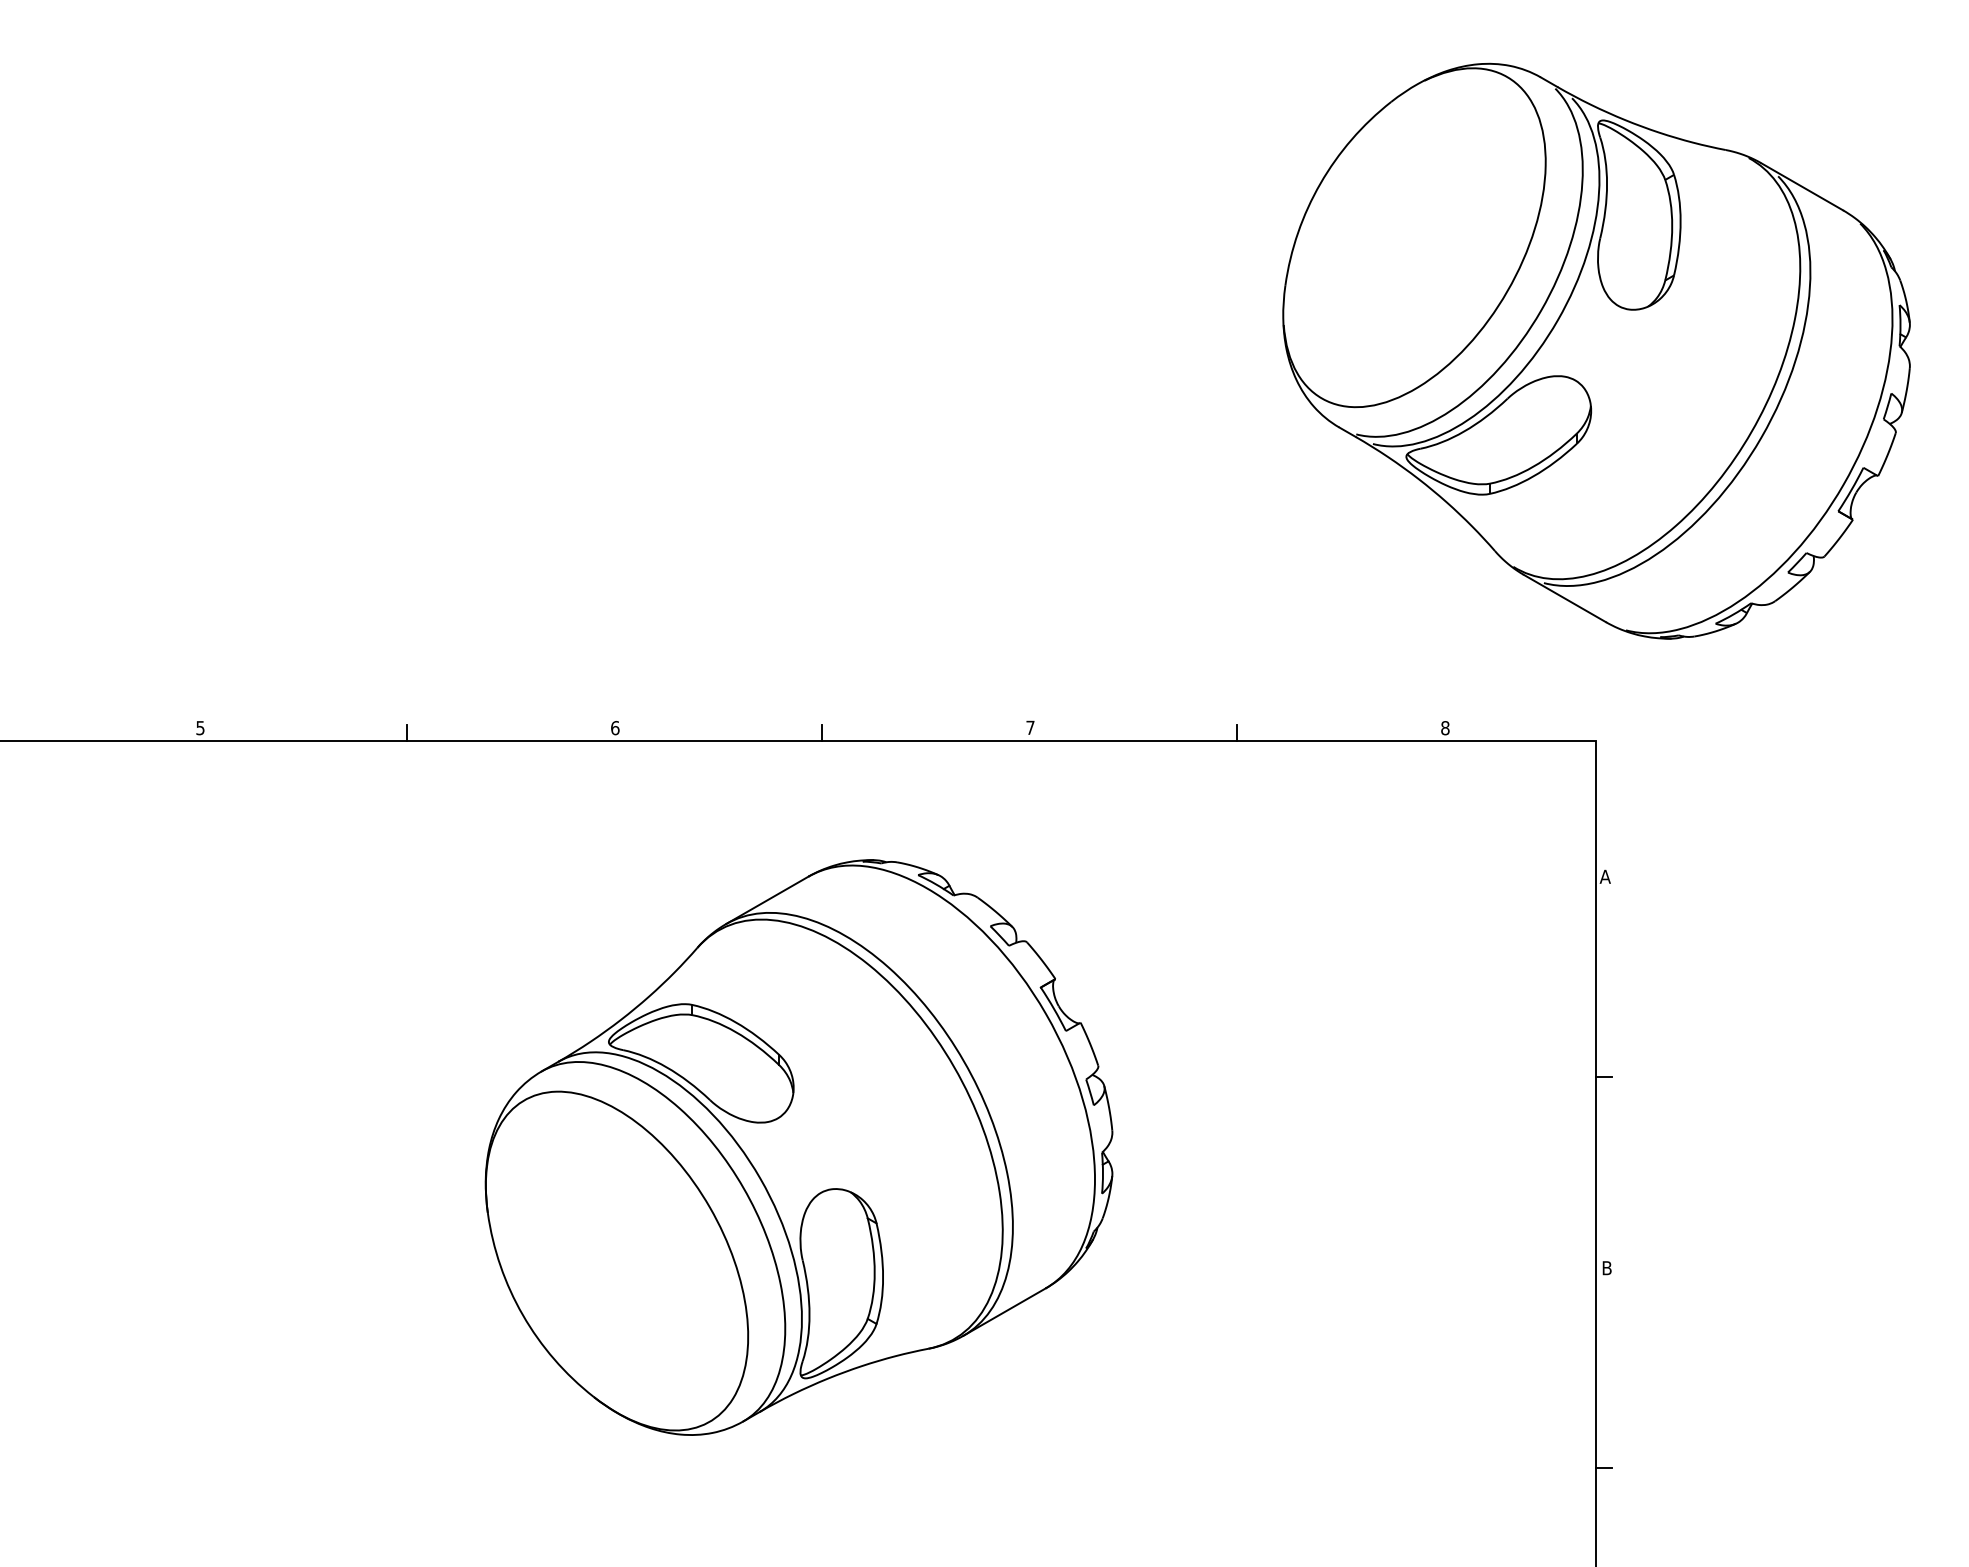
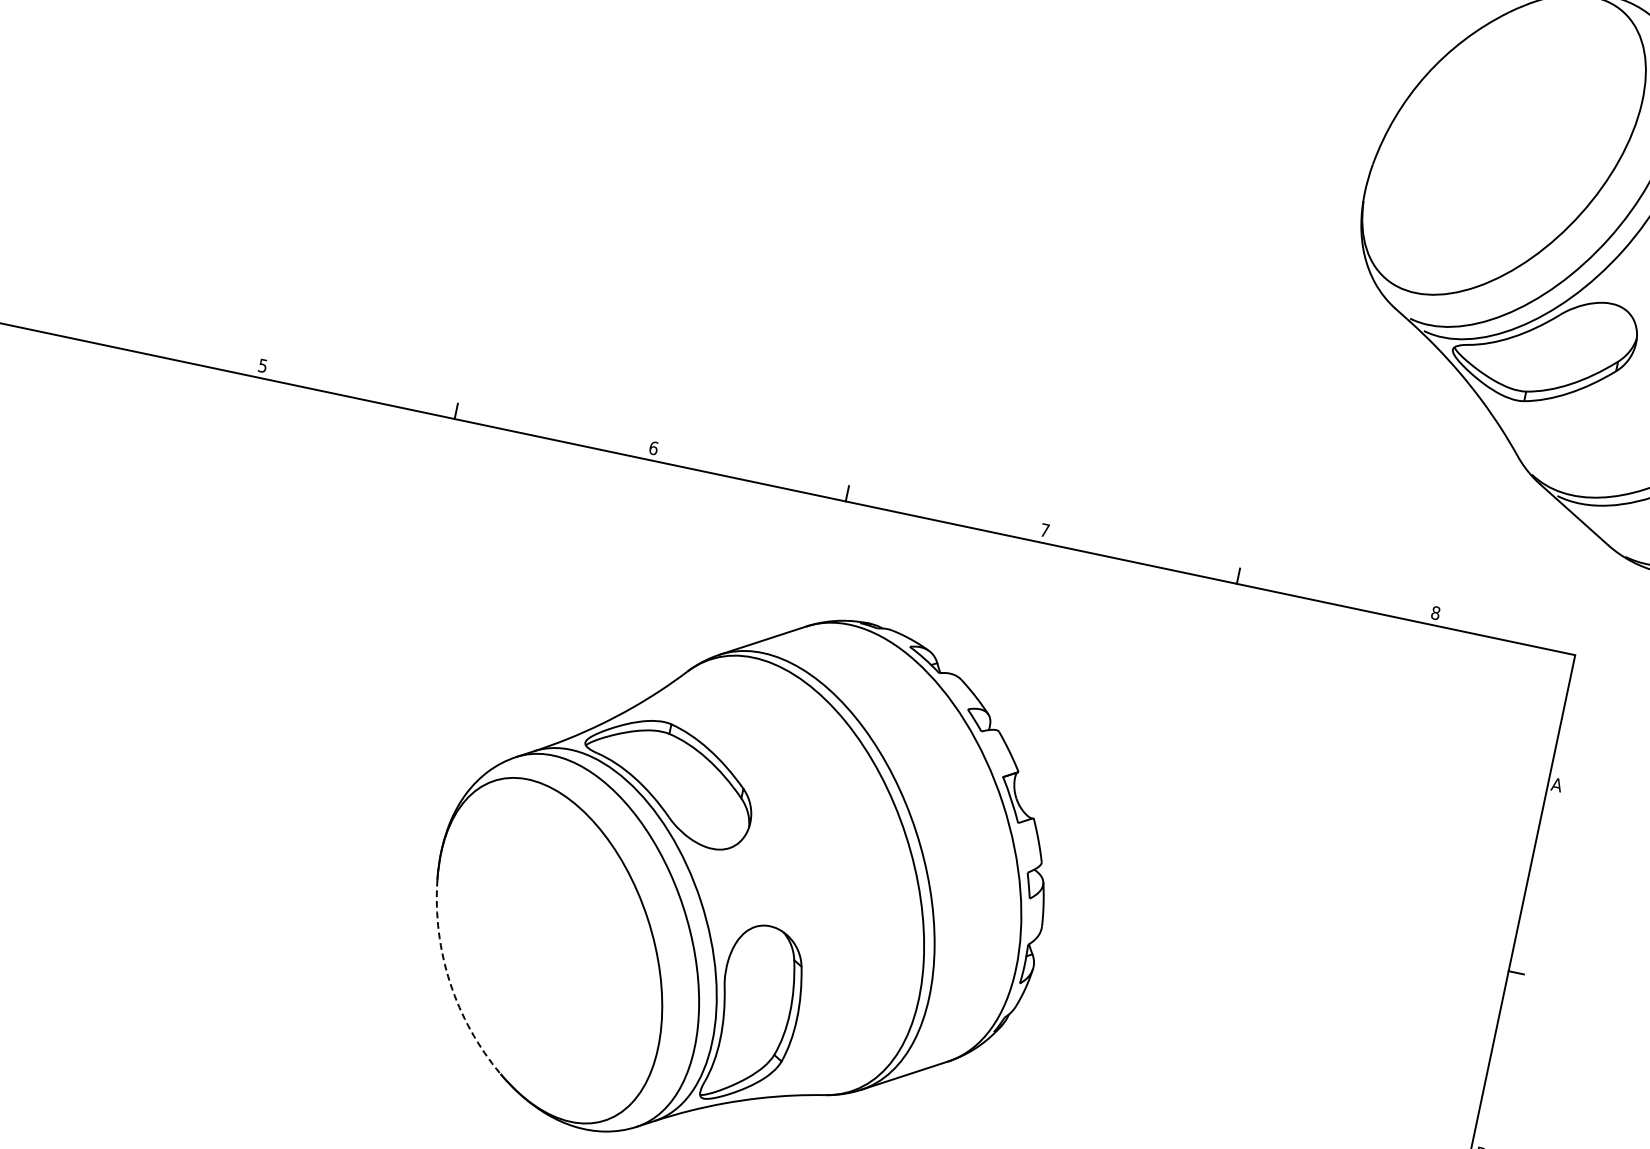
arc: (522, 1315) -> (449, 983), solid -> dashed

